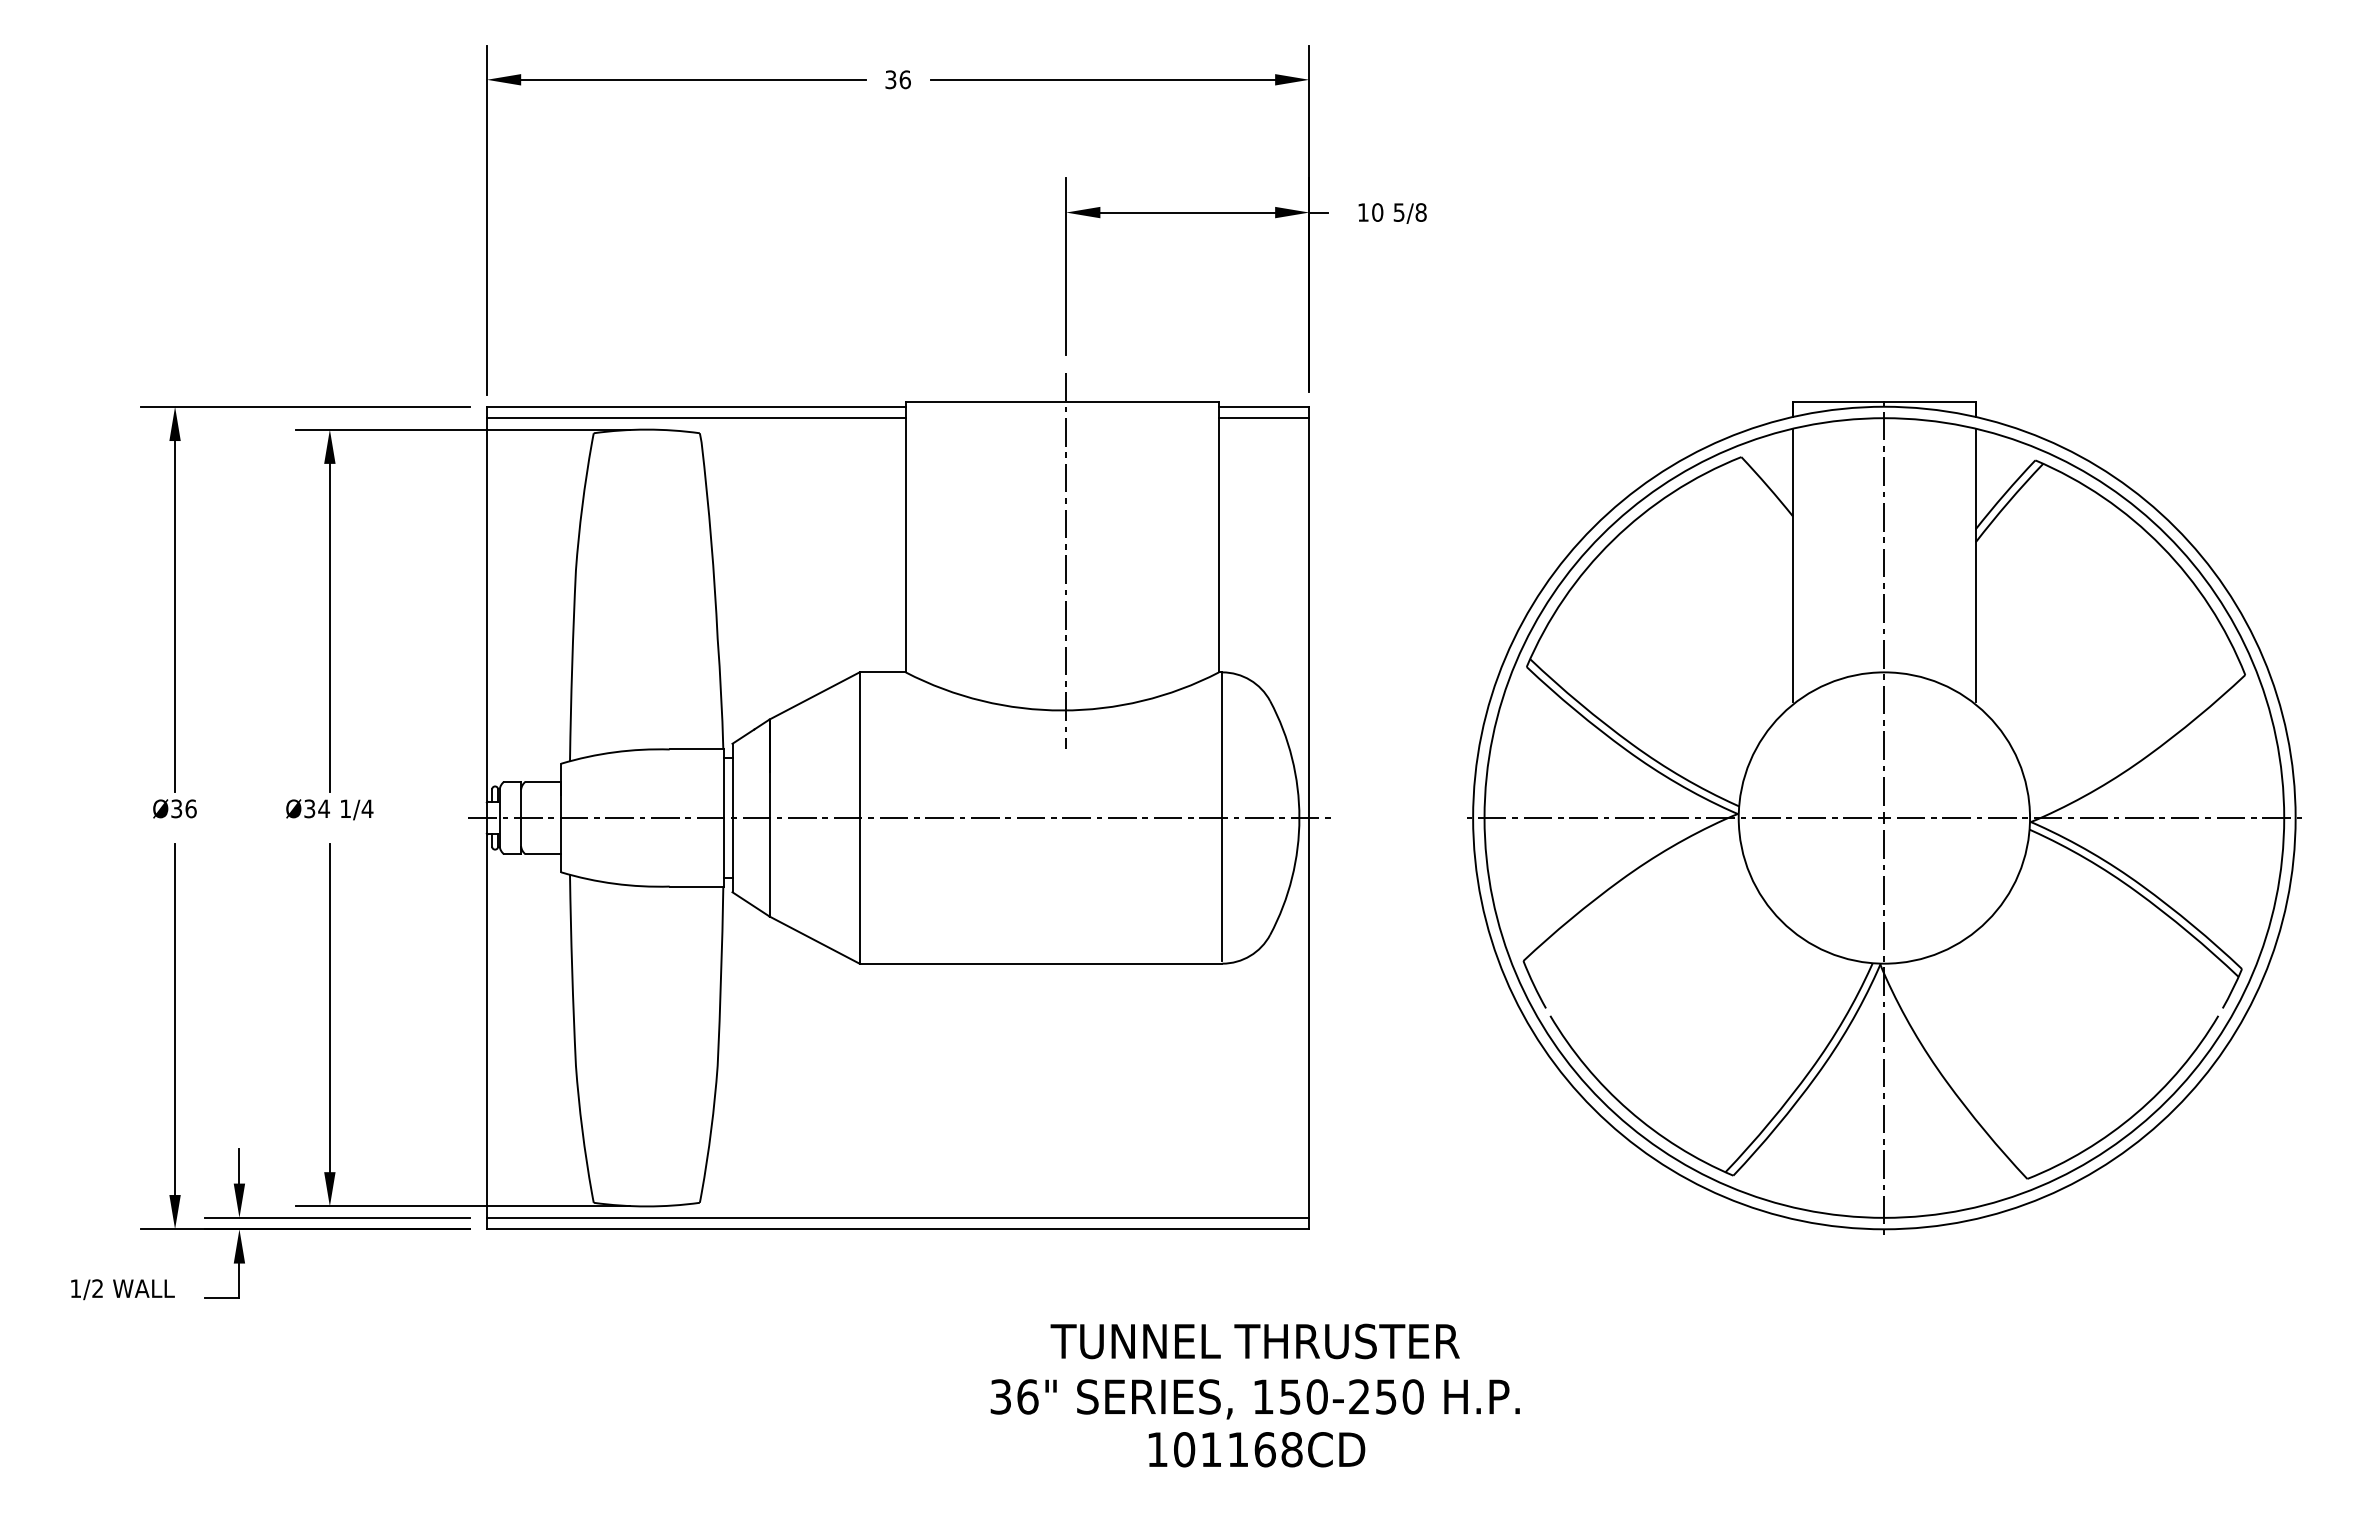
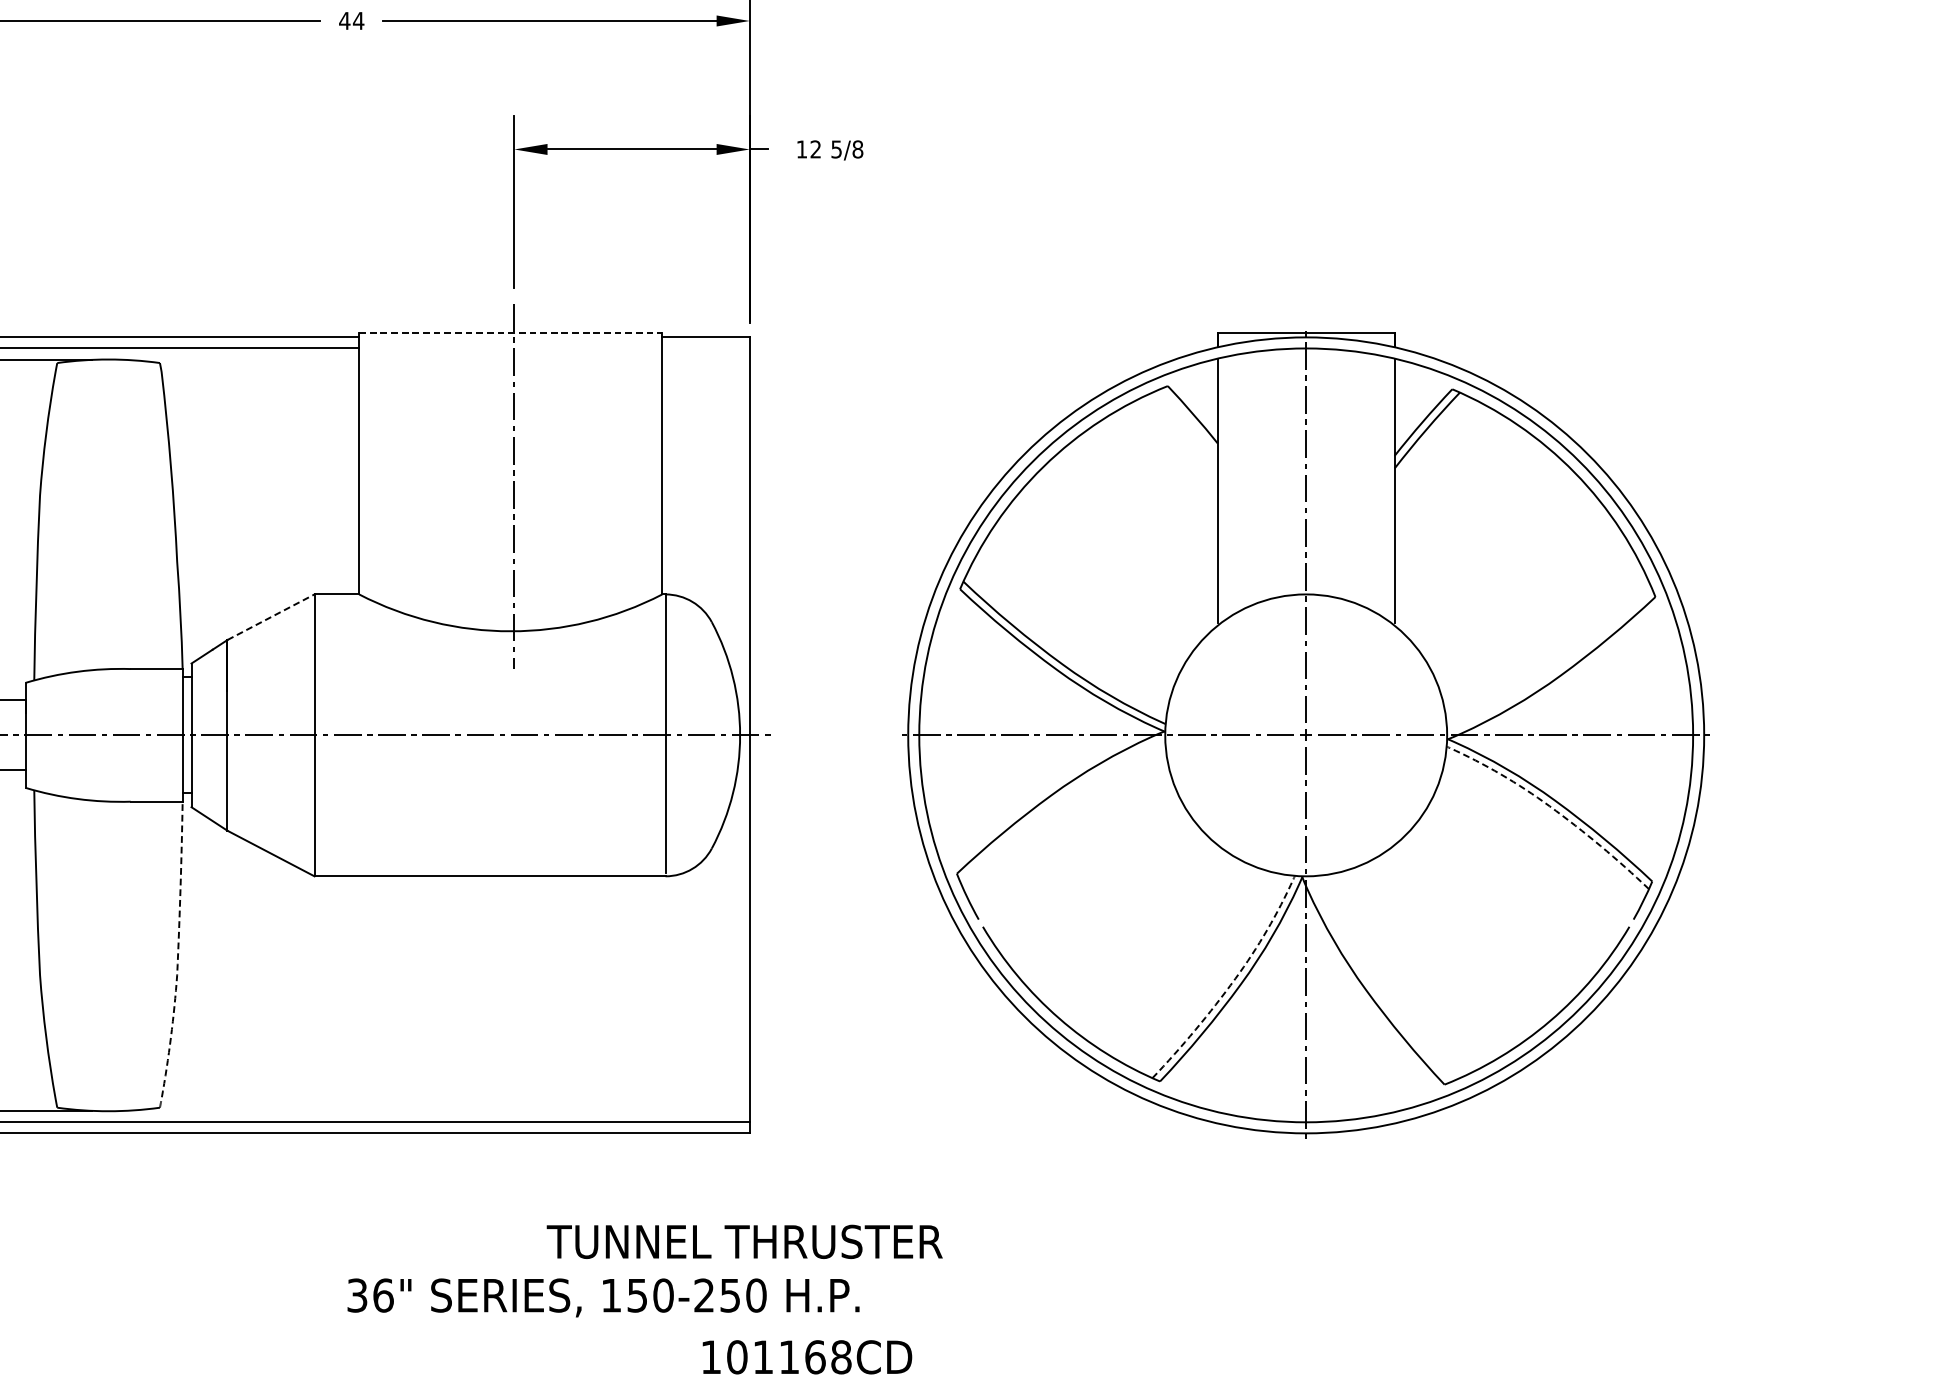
text: (897, 79) -> (351, 20), 36 -> 44
text: (1377, 212) -> (815, 149), 10 -> 12
line: (1062, 402) -> (510, 333), solid -> dashed
line: (1263, 418) -> (705, 348), removed
line: (814, 695) -> (270, 616), solid -> dashed
line: (2135, 891) -> (1549, 806), solid -> dashed
line: (718, 1049) -> (177, 959), solid -> dashed
line: (1811, 1069) -> (1235, 978), solid -> dashed
text: (1254, 1341) -> (744, 1241), moved
text: (1254, 1399) -> (602, 1298), moved
text: (1256, 1449) -> (806, 1357), moved

